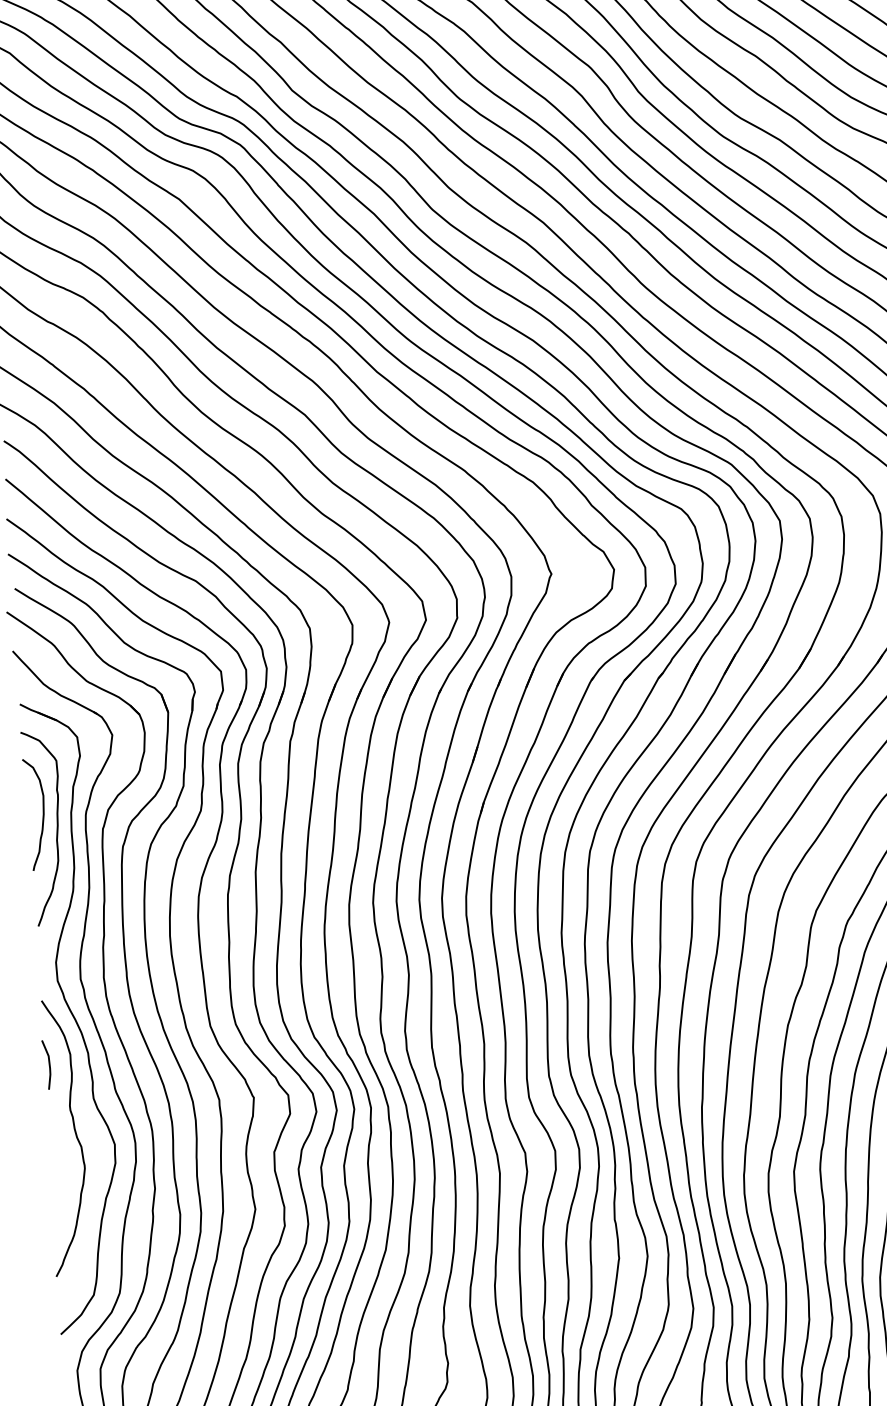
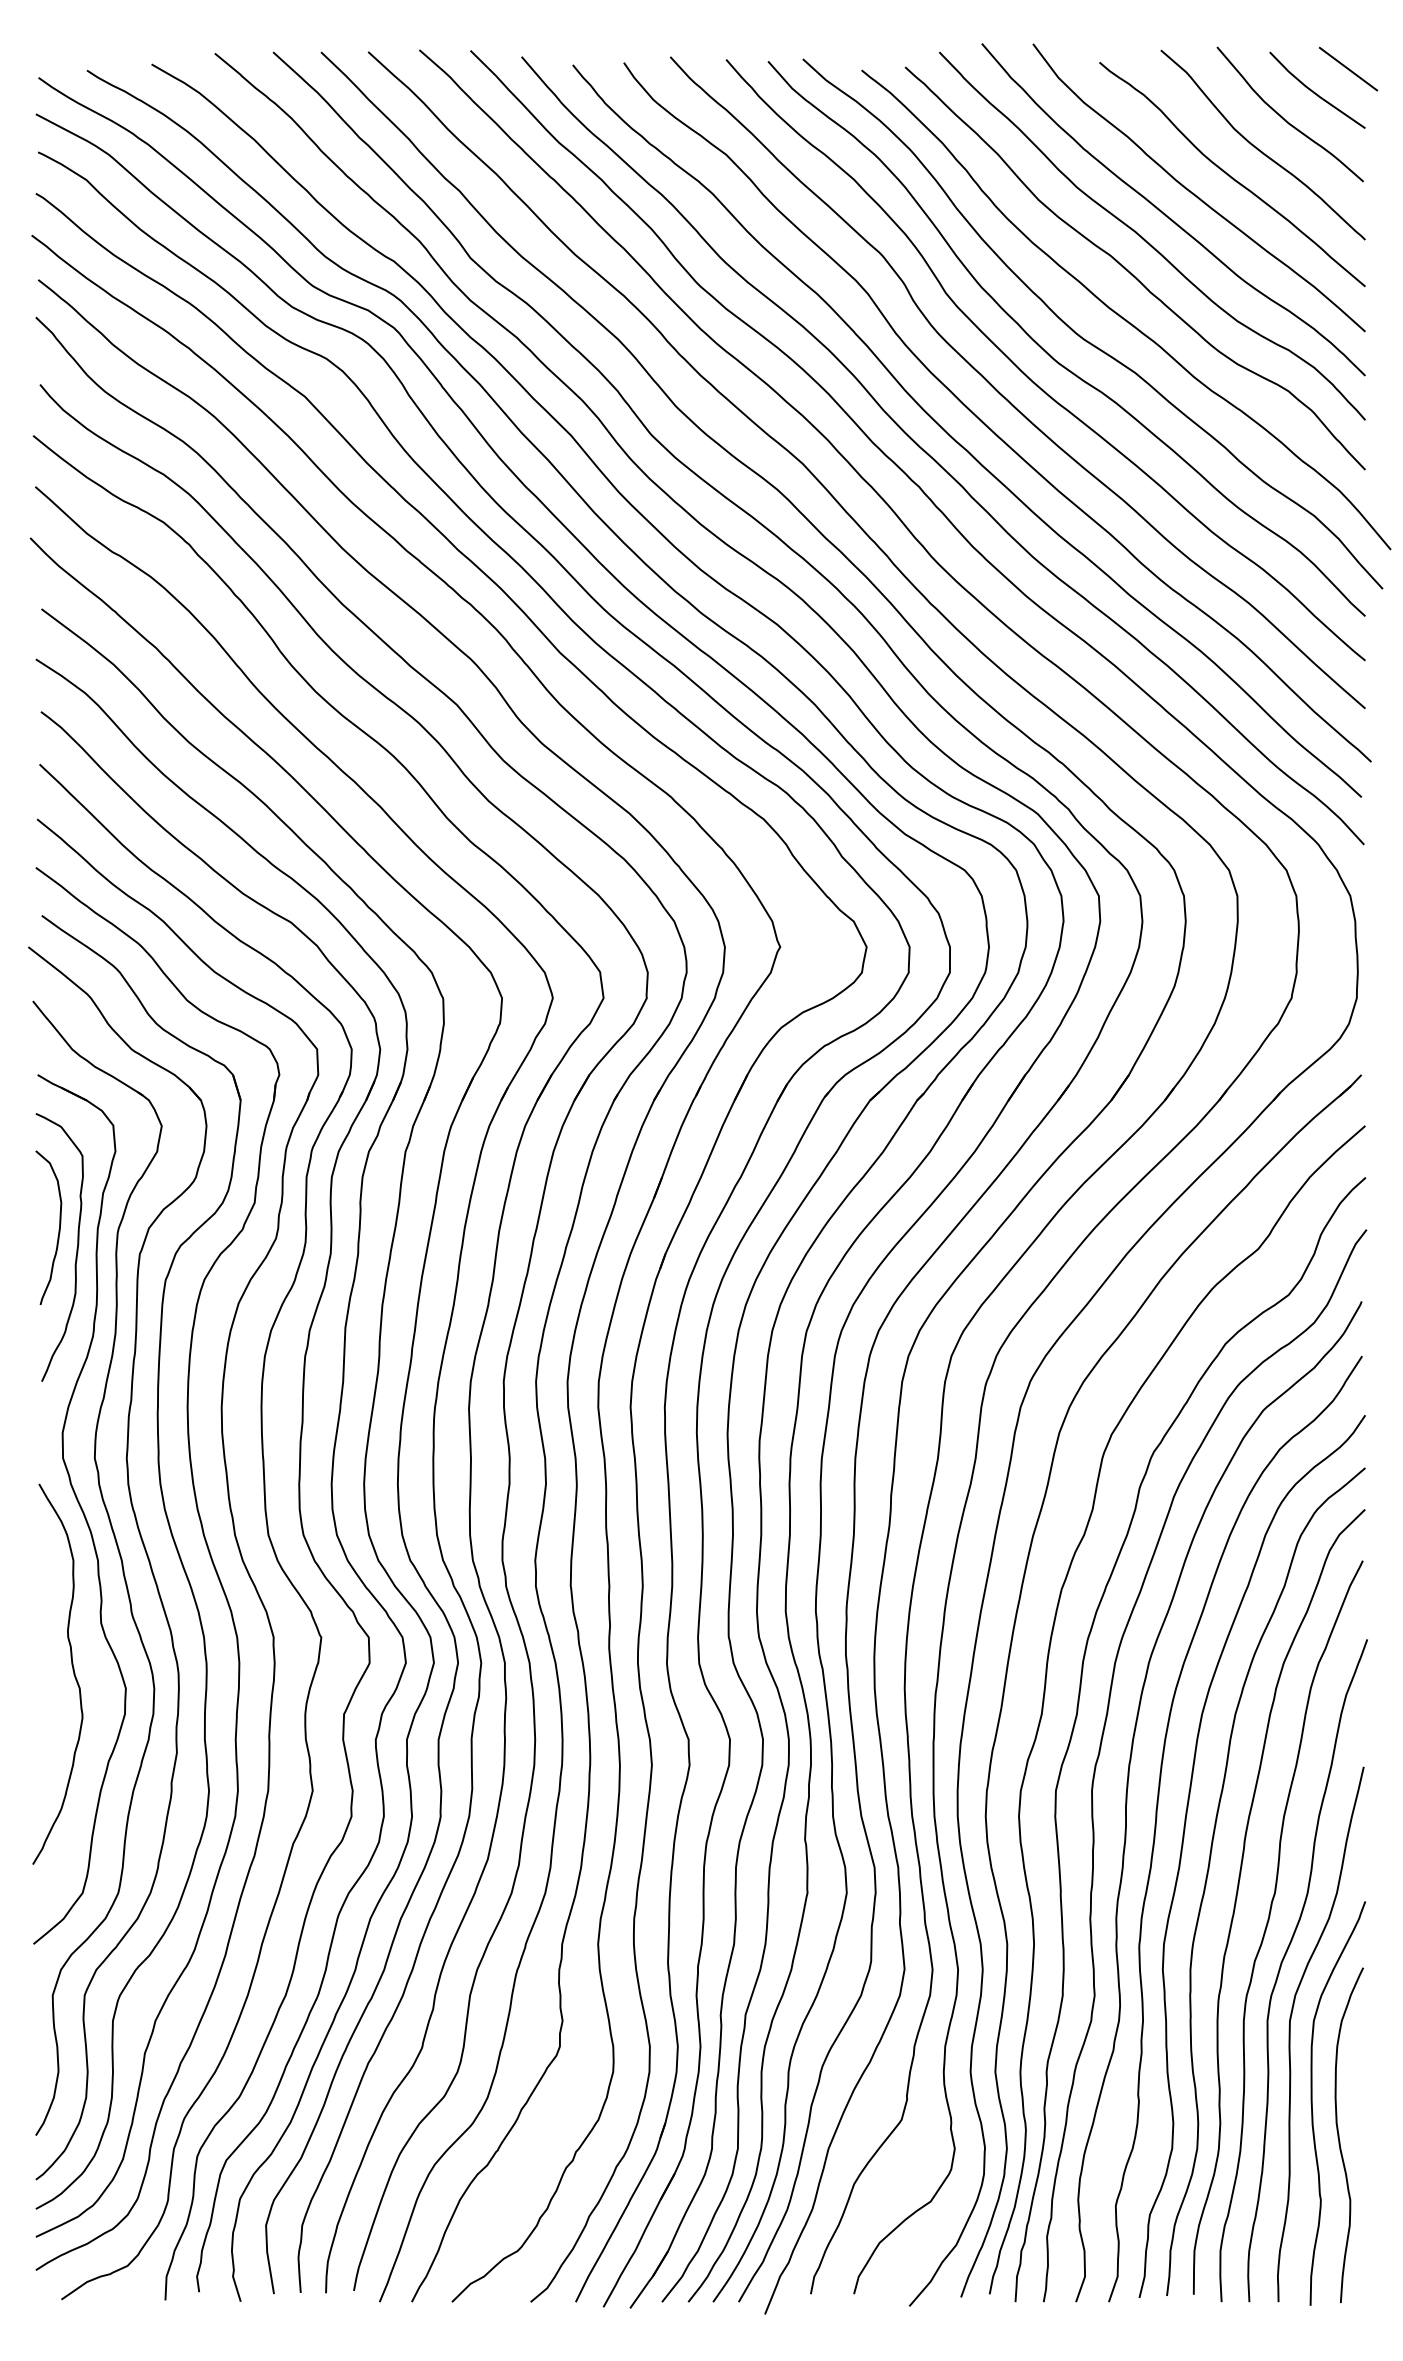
line: (49, 1064) -> (43, 1572), removed

